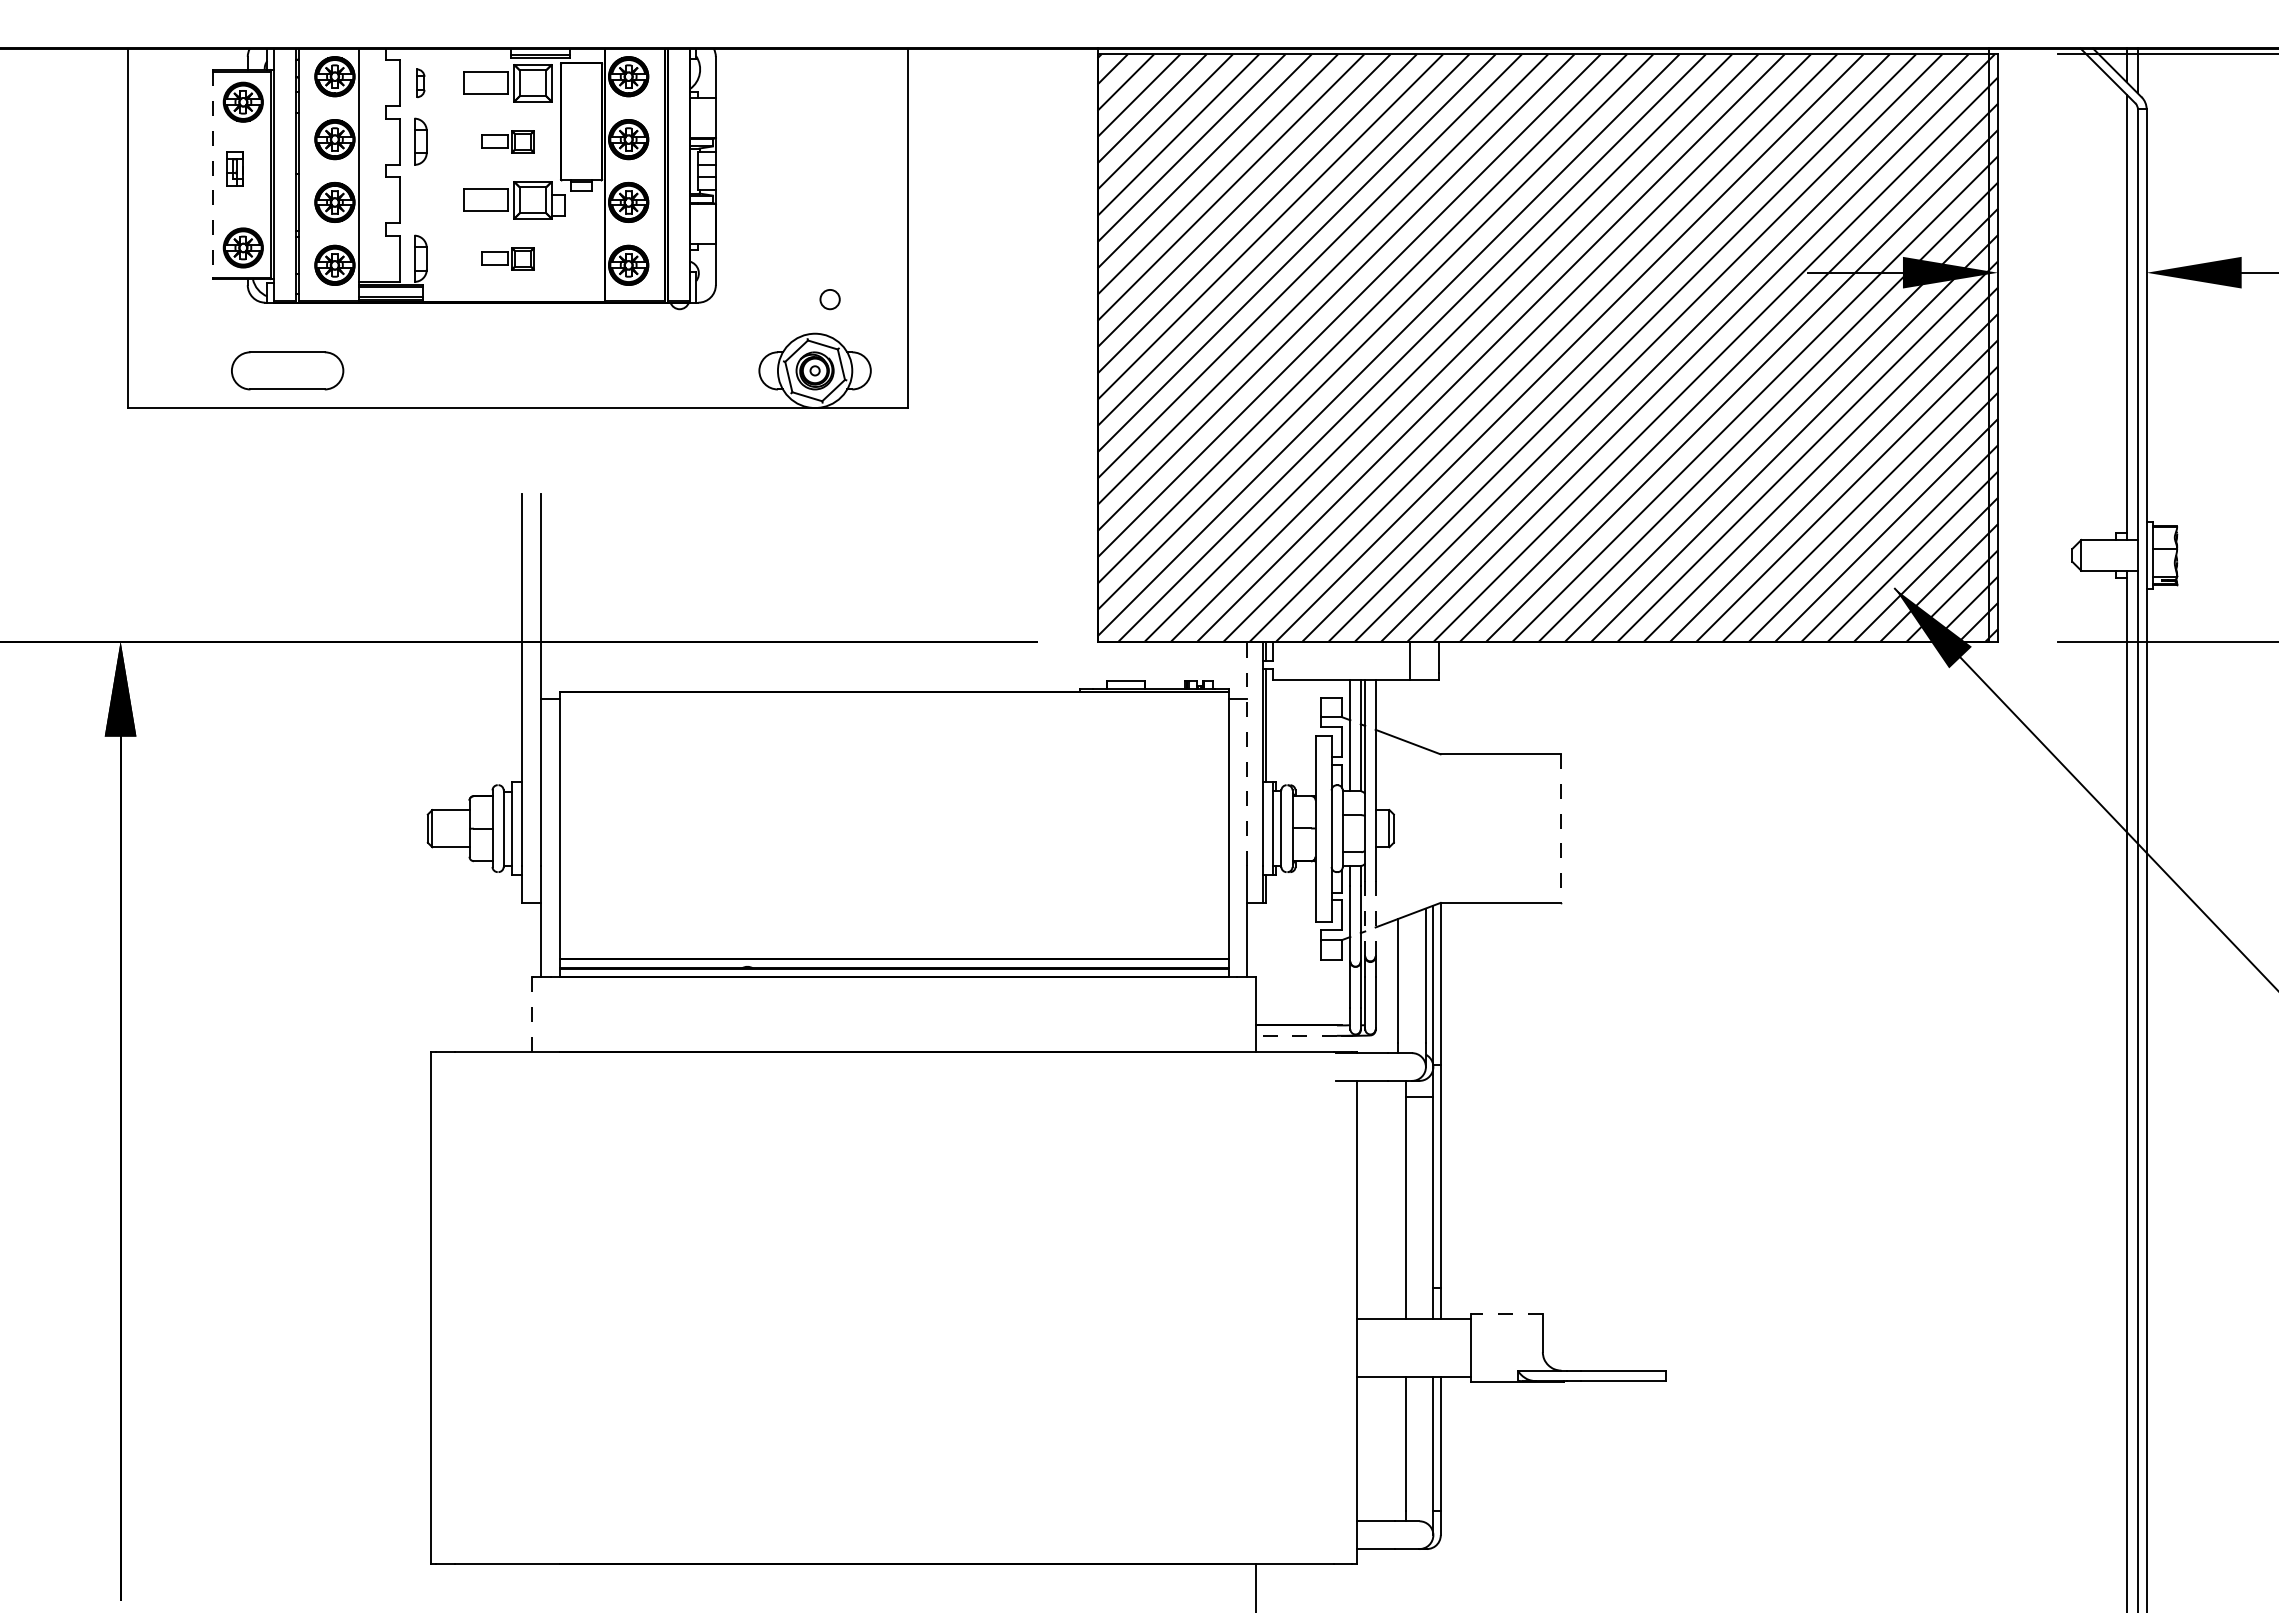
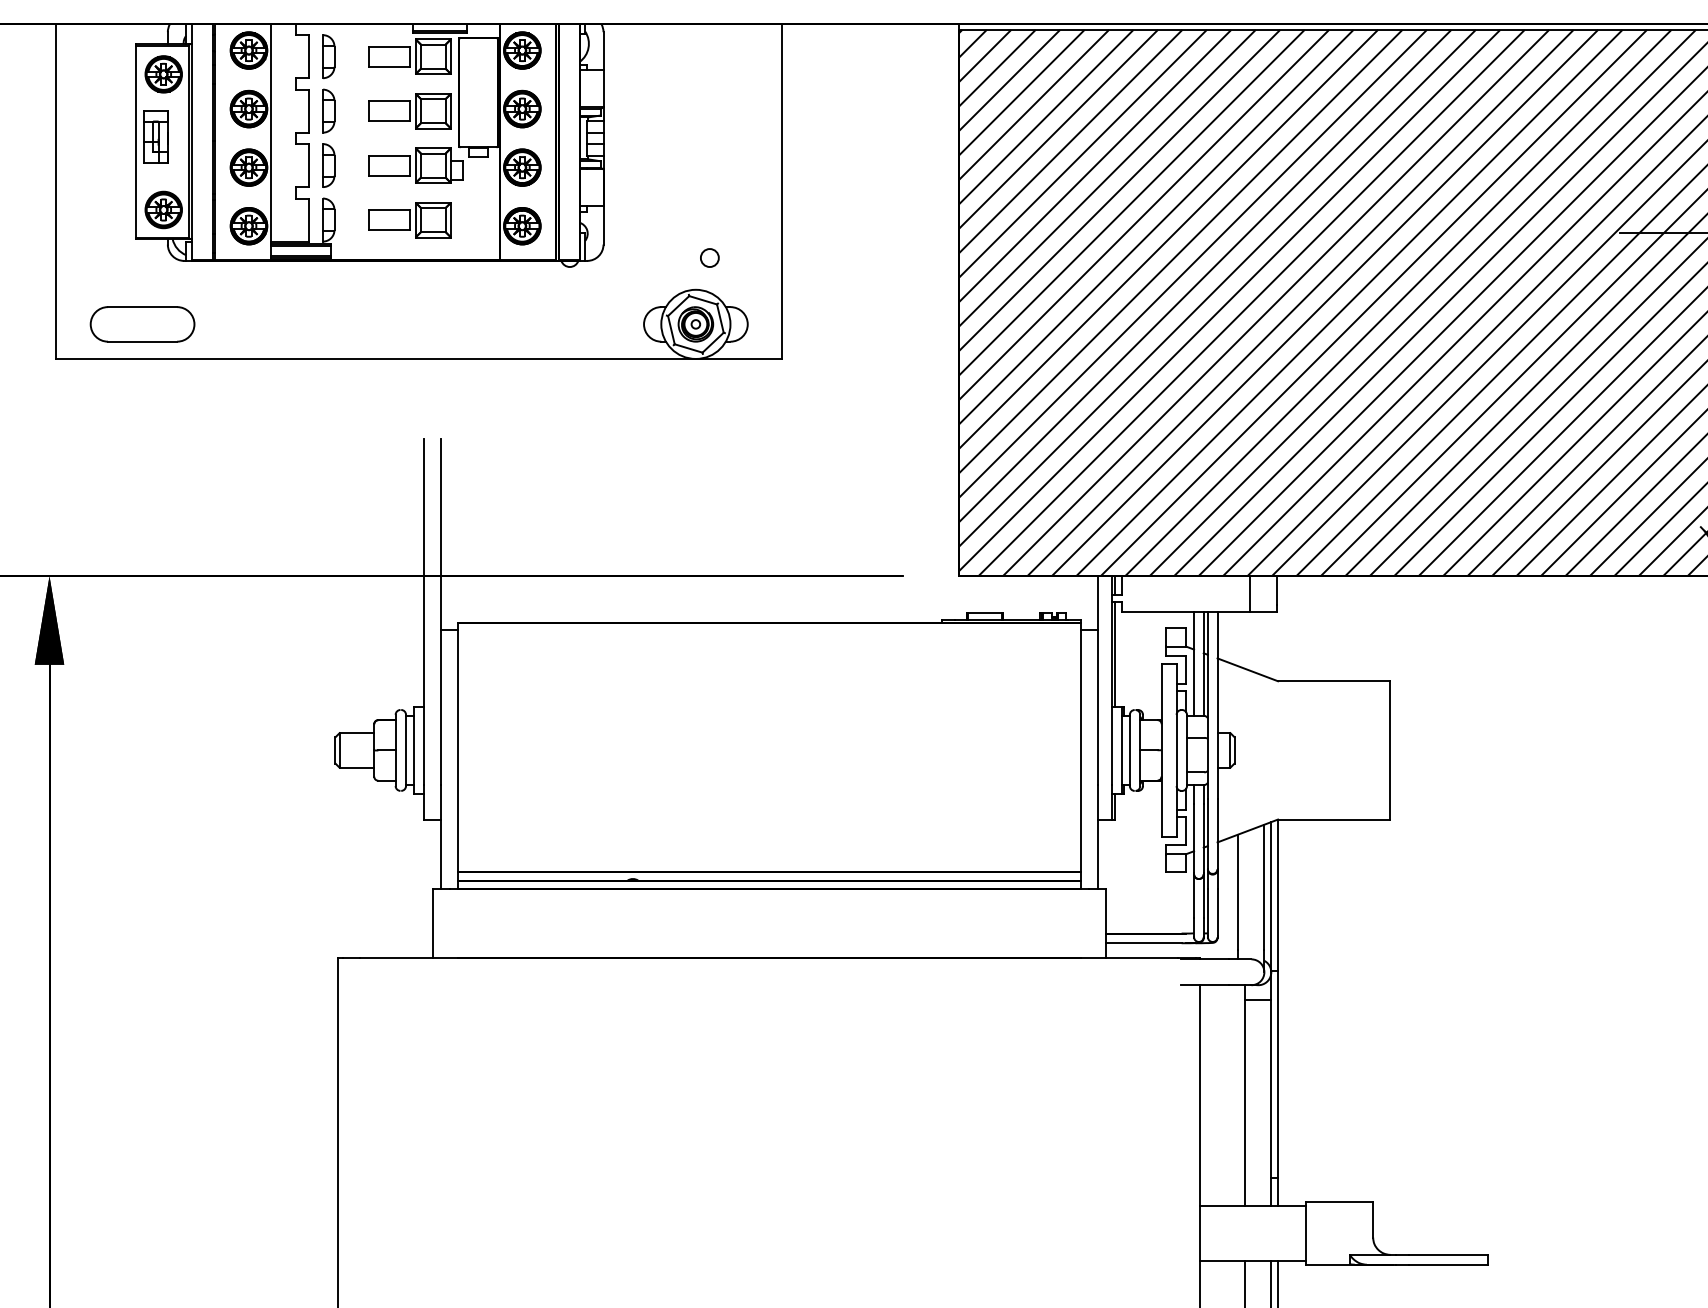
part: (420, 83) -> (328, 56), size x1.67
part: (507, 141) -> (409, 110), size x1.67
part: (234, 168) -> (155, 136), size x1.67
line: (213, 174) -> (135, 141), dashed -> solid
part: (420, 200) -> (328, 165), added
part: (507, 258) -> (409, 219), size x1.67
part: (287, 370) -> (142, 324), moved
line: (1247, 753) -> (1098, 680), dashed -> solid
line: (1560, 829) -> (1389, 751), dashed -> solid
line: (1375, 917) -> (1217, 833), dashed -> solid
line: (1365, 918) -> (1208, 834), dashed -> solid
line: (532, 1015) -> (432, 924), dashed -> solid
line: (1296, 1035) -> (1143, 942), dashed -> solid
line: (1506, 1314) -> (1339, 1202), dashed -> solid

